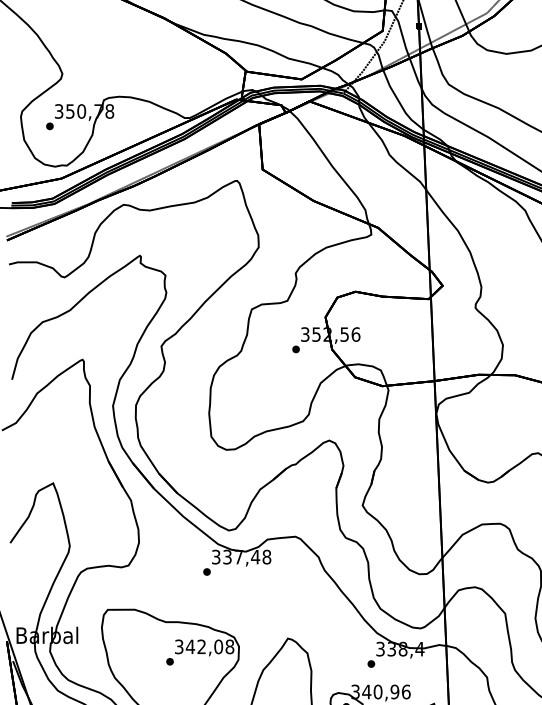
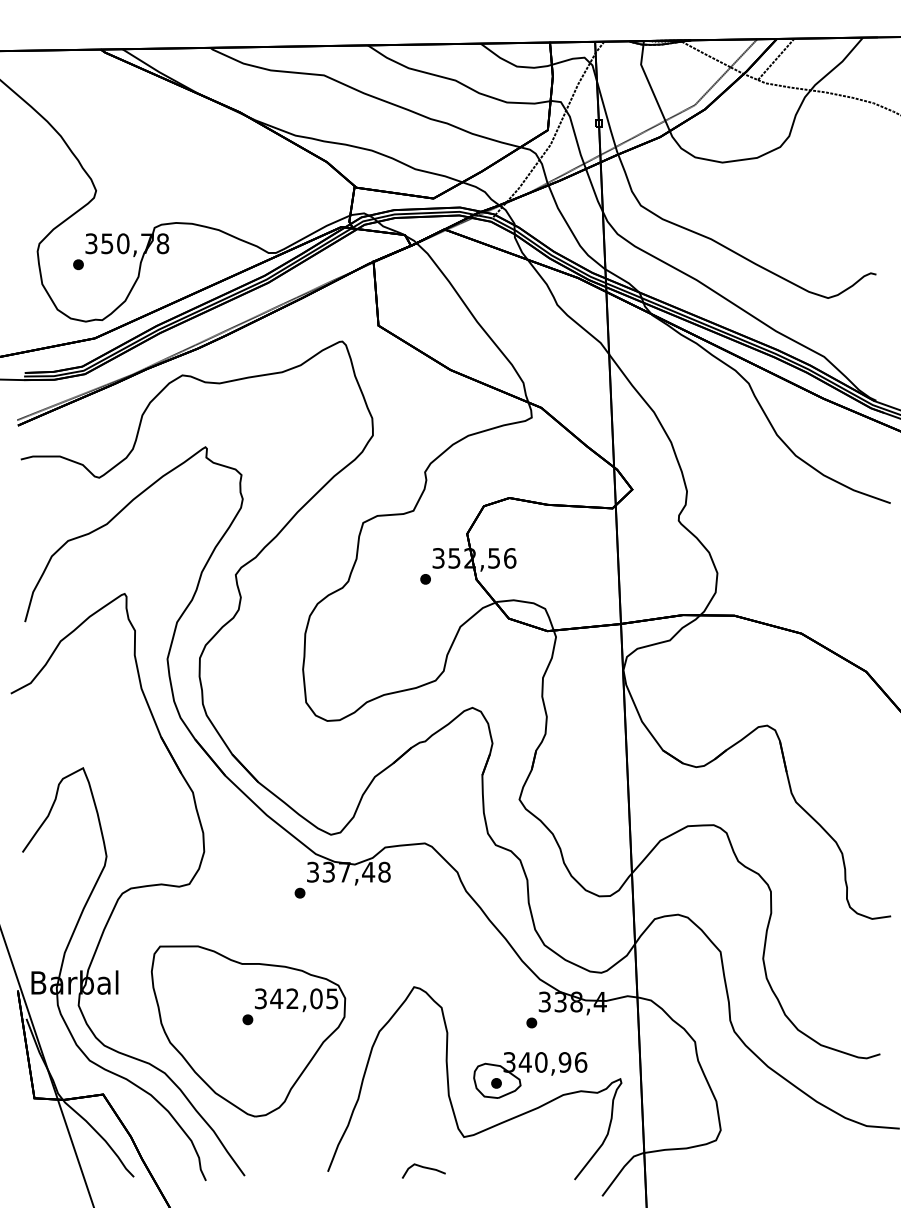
text: (230, 646) -> (332, 998), 342,08 -> 342,05

